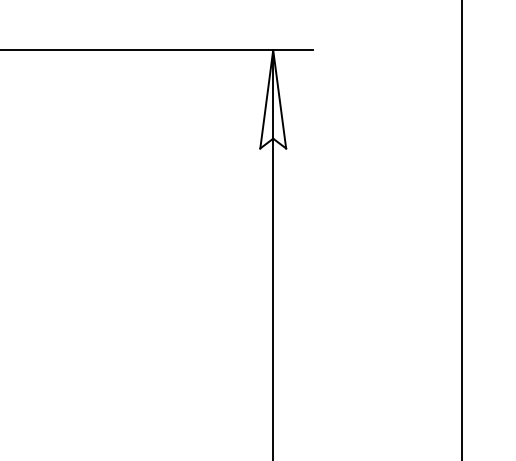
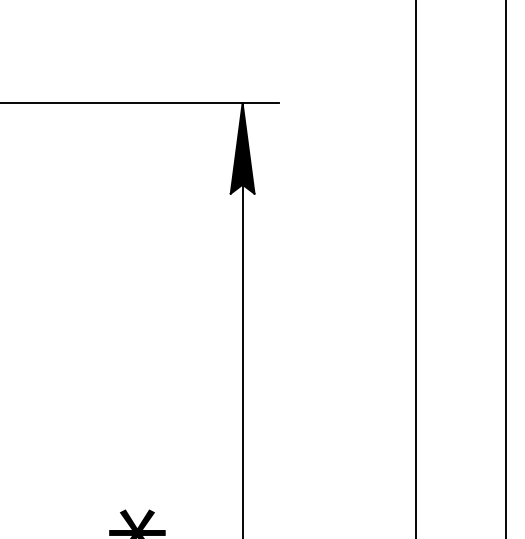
fill: (273, 99) -> (242, 148), added

